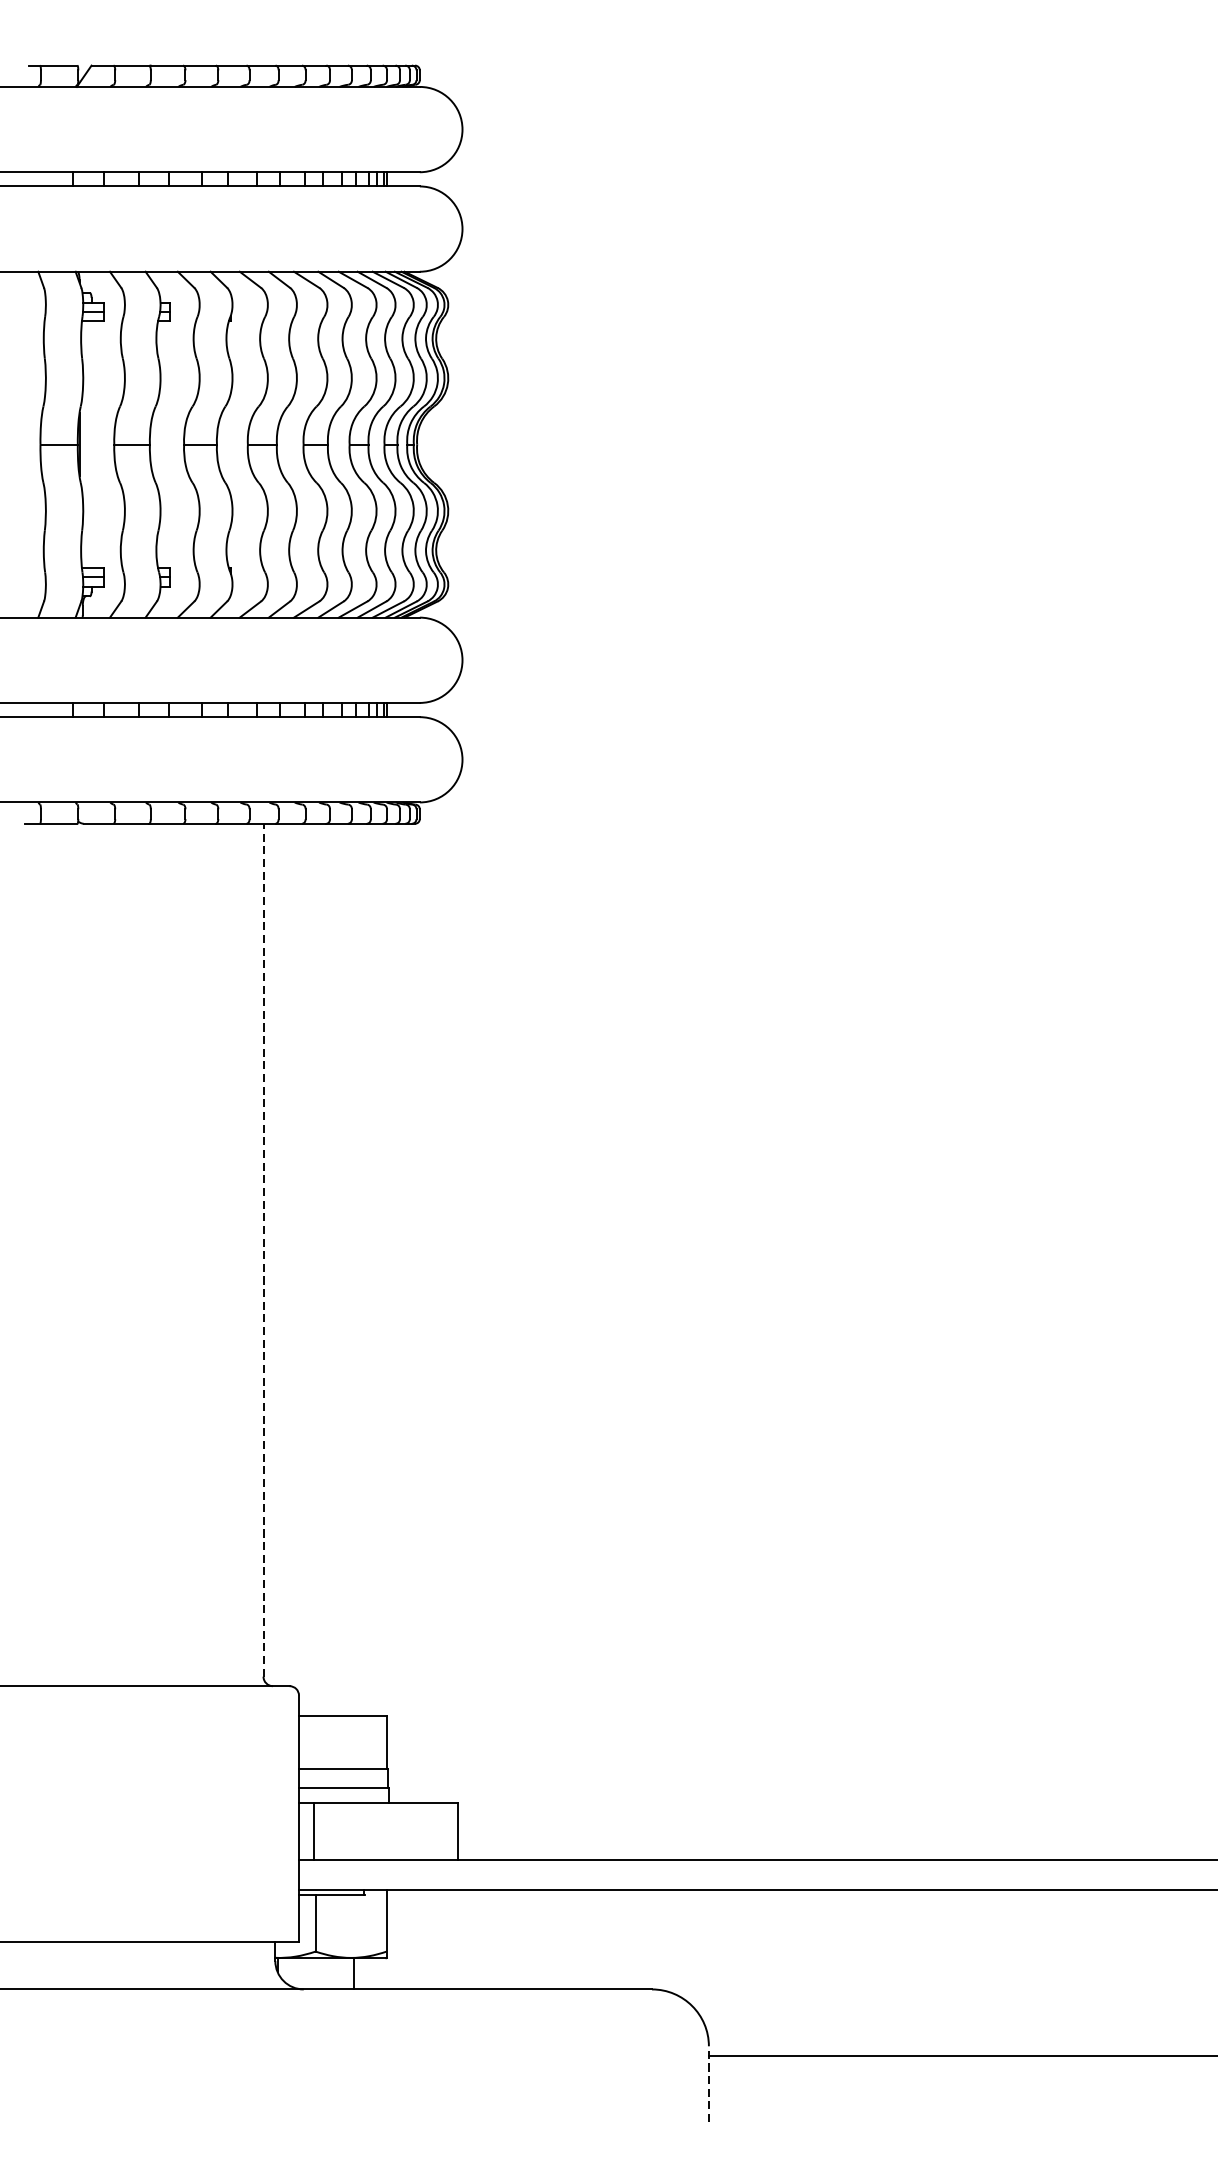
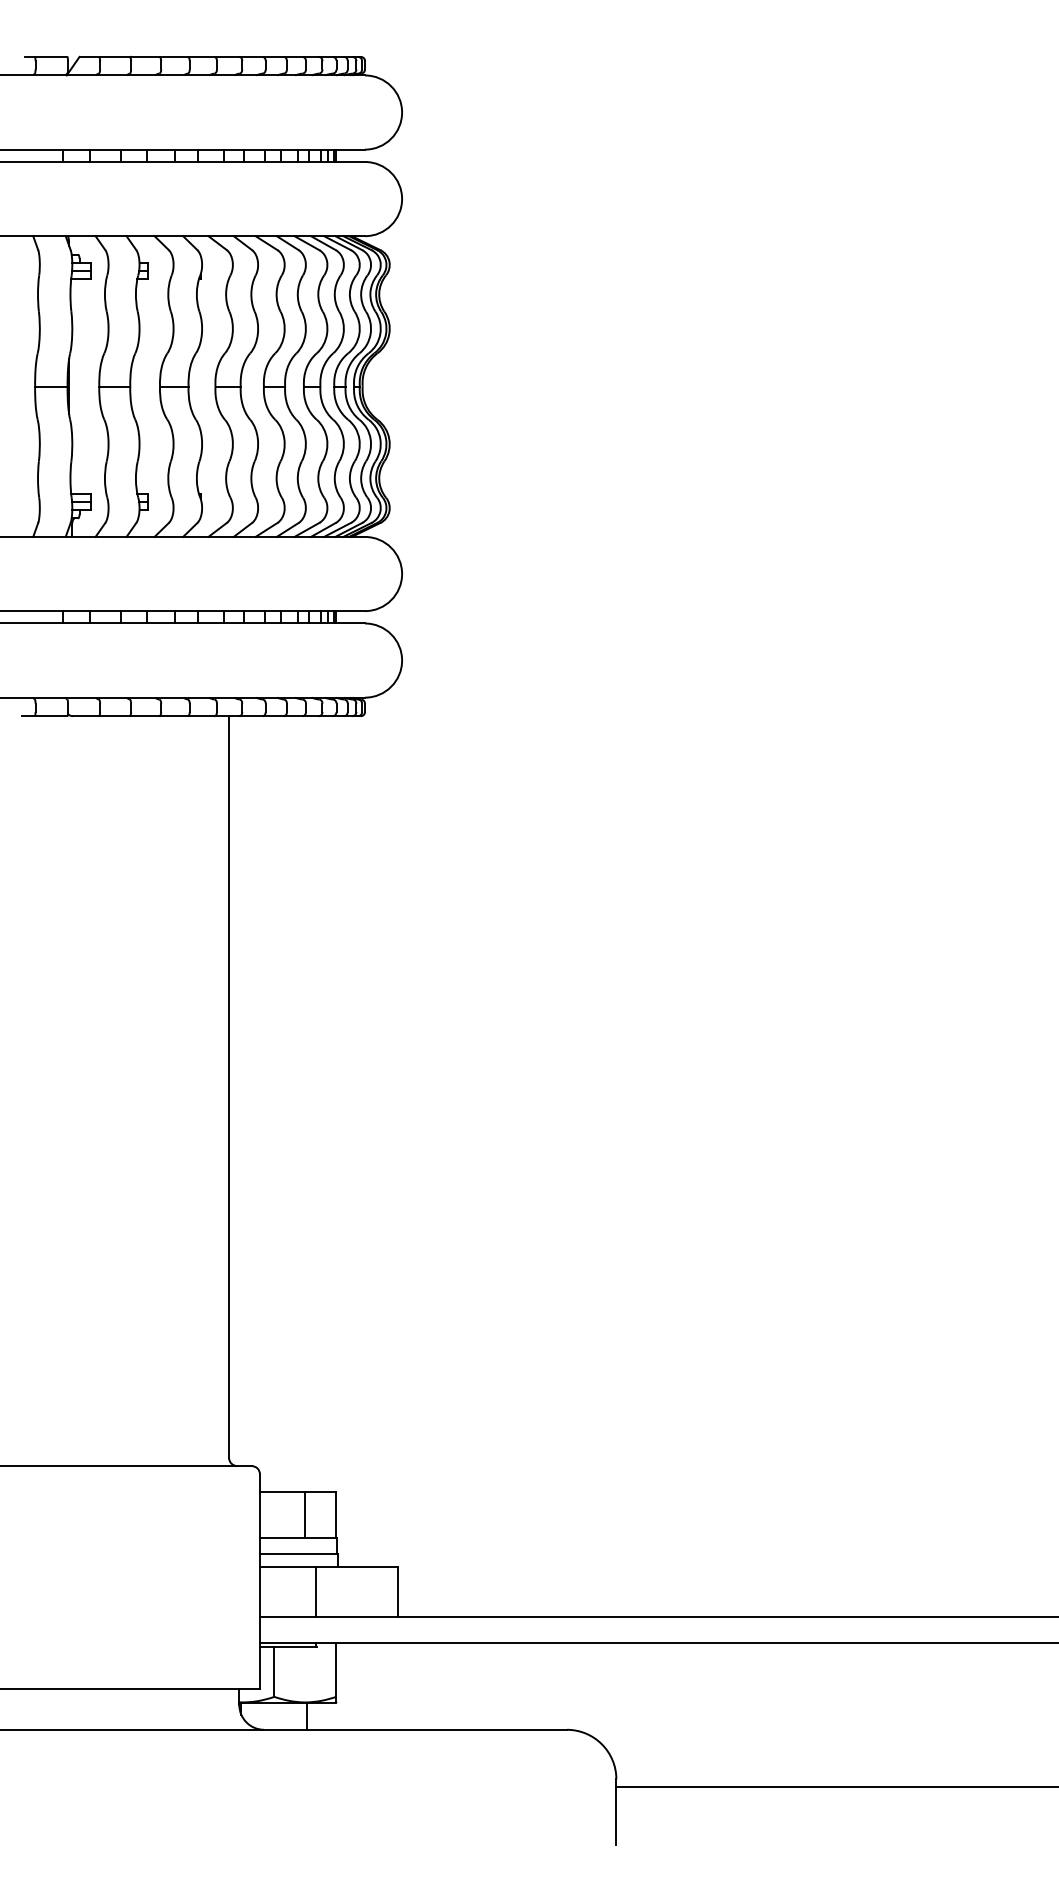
line: (264, 1250) -> (229, 1087), dashed -> solid
line: (351, 1741) -> (305, 1514), added
line: (313, 1830) -> (315, 1591), moved
line: (709, 2084) -> (616, 1812), dashed -> solid

